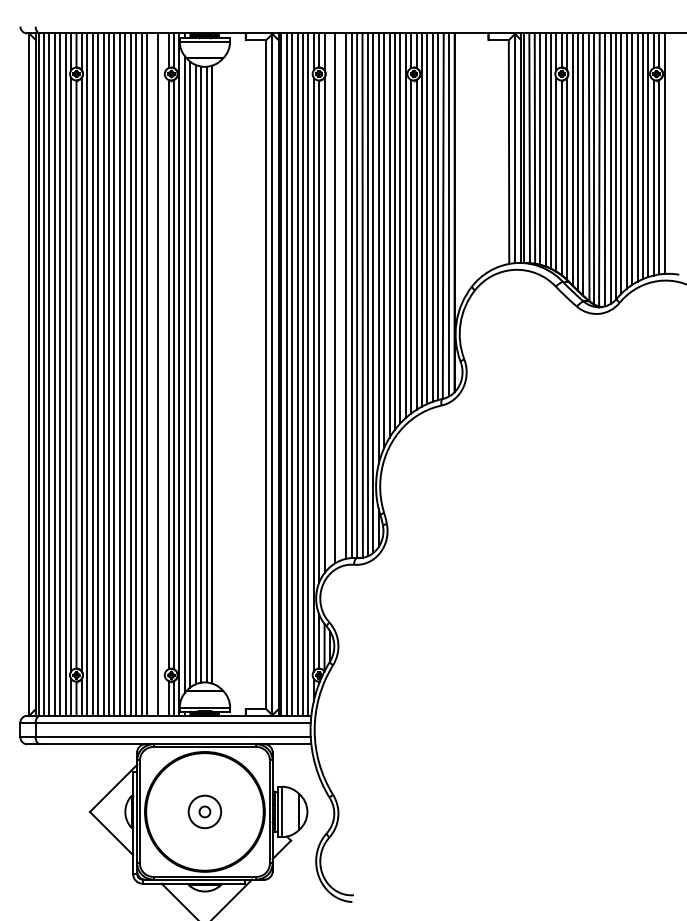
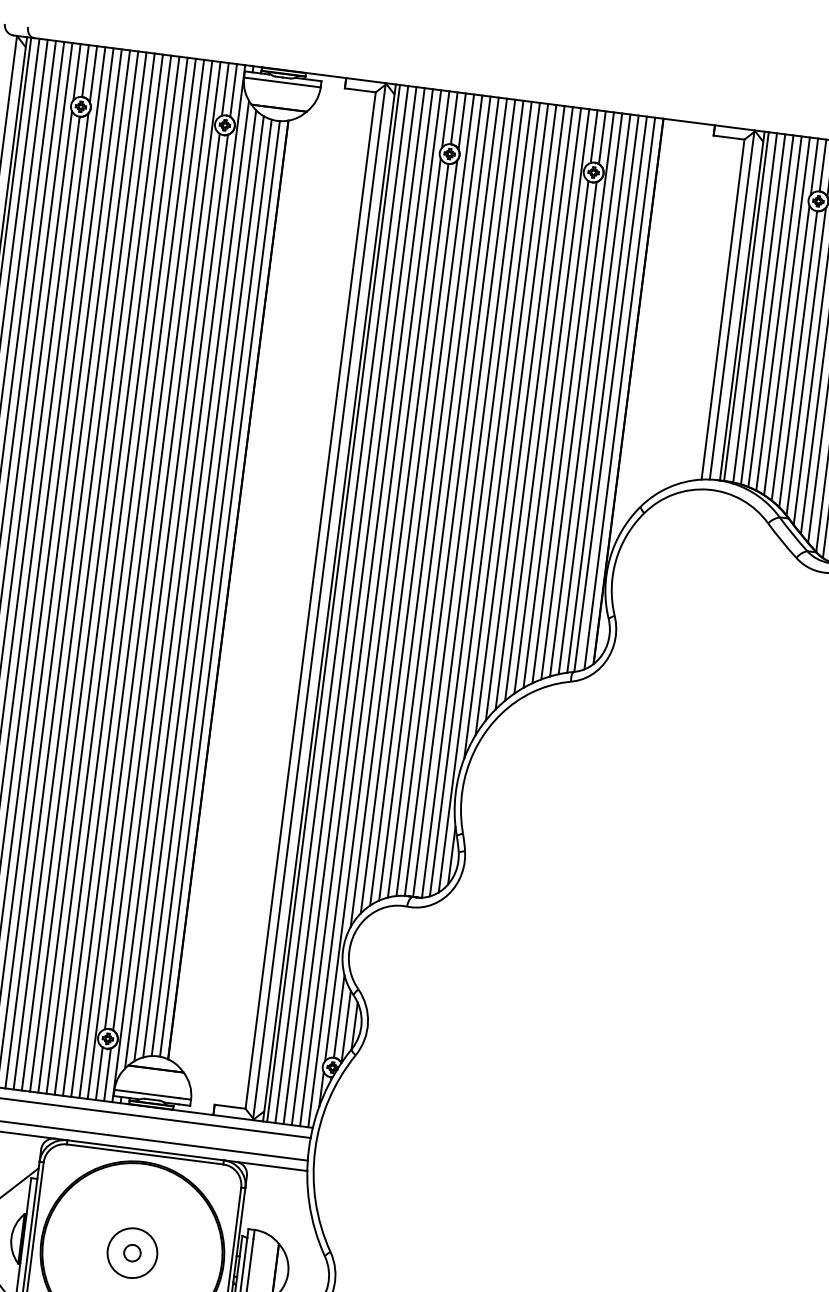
line: (340, 296) -> (438, 496), added
line: (330, 300) -> (422, 500), added
line: (152, 374) -> (137, 578), added
line: (163, 374) -> (154, 580), added

